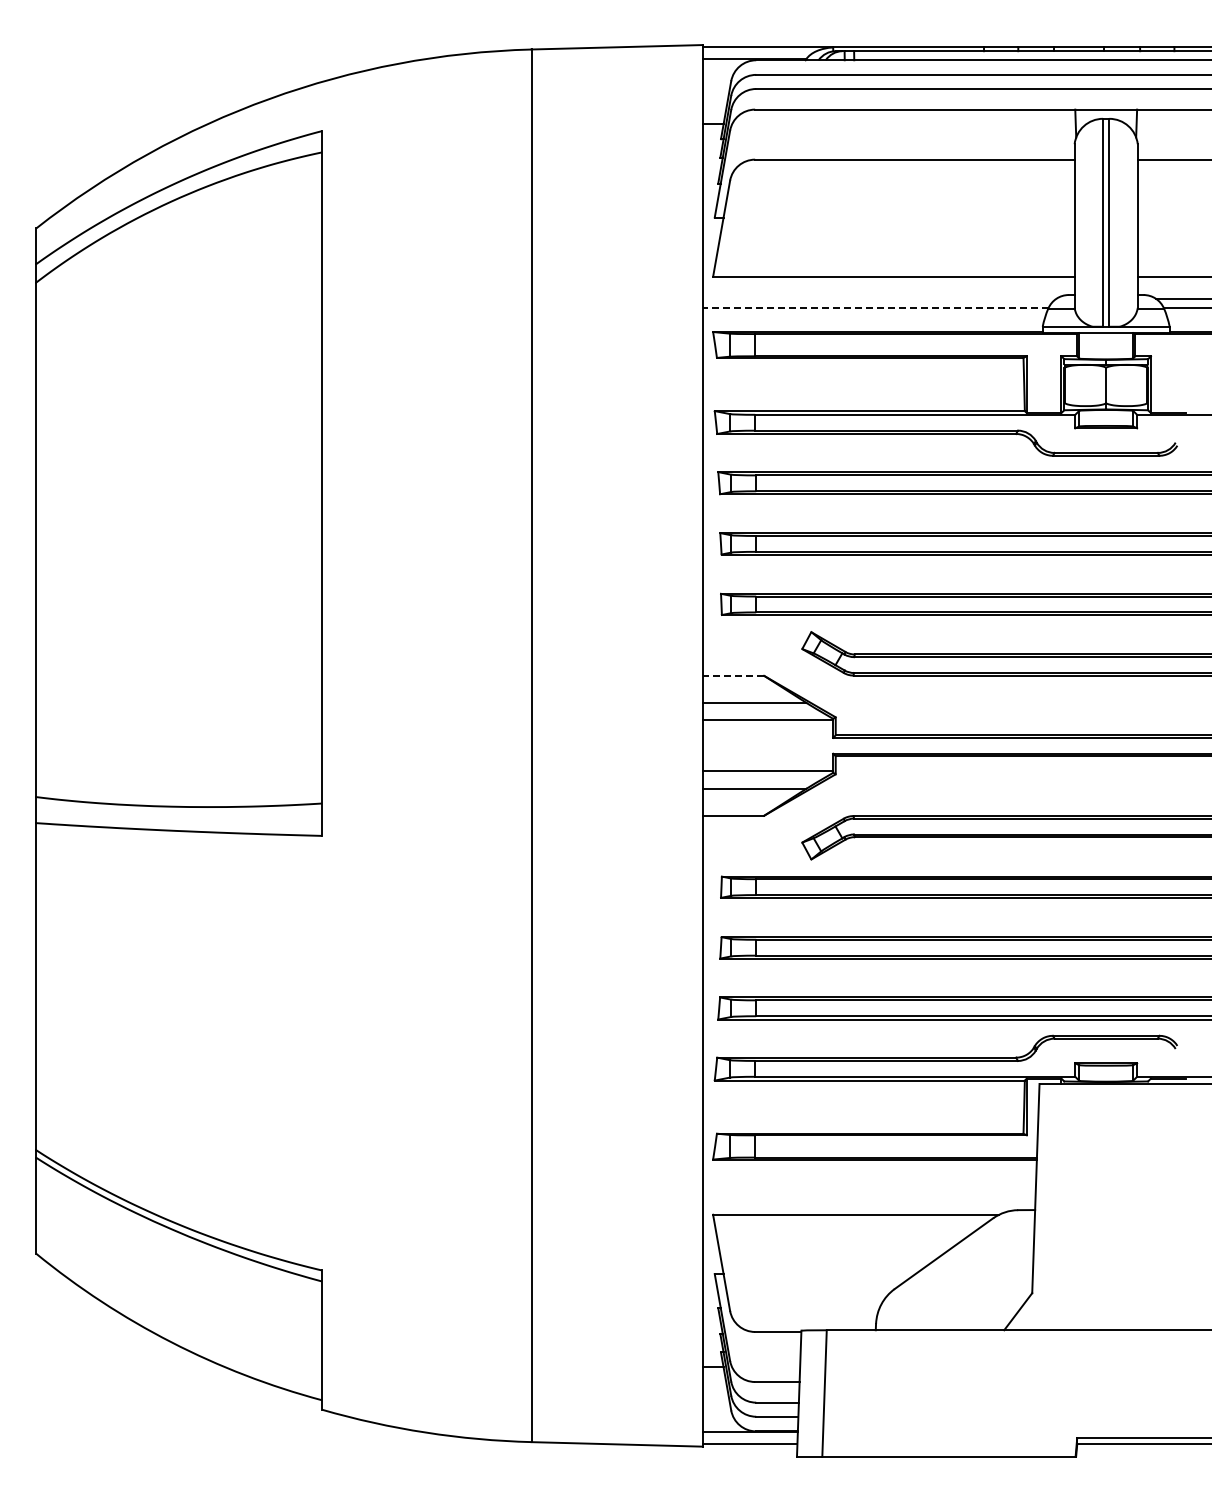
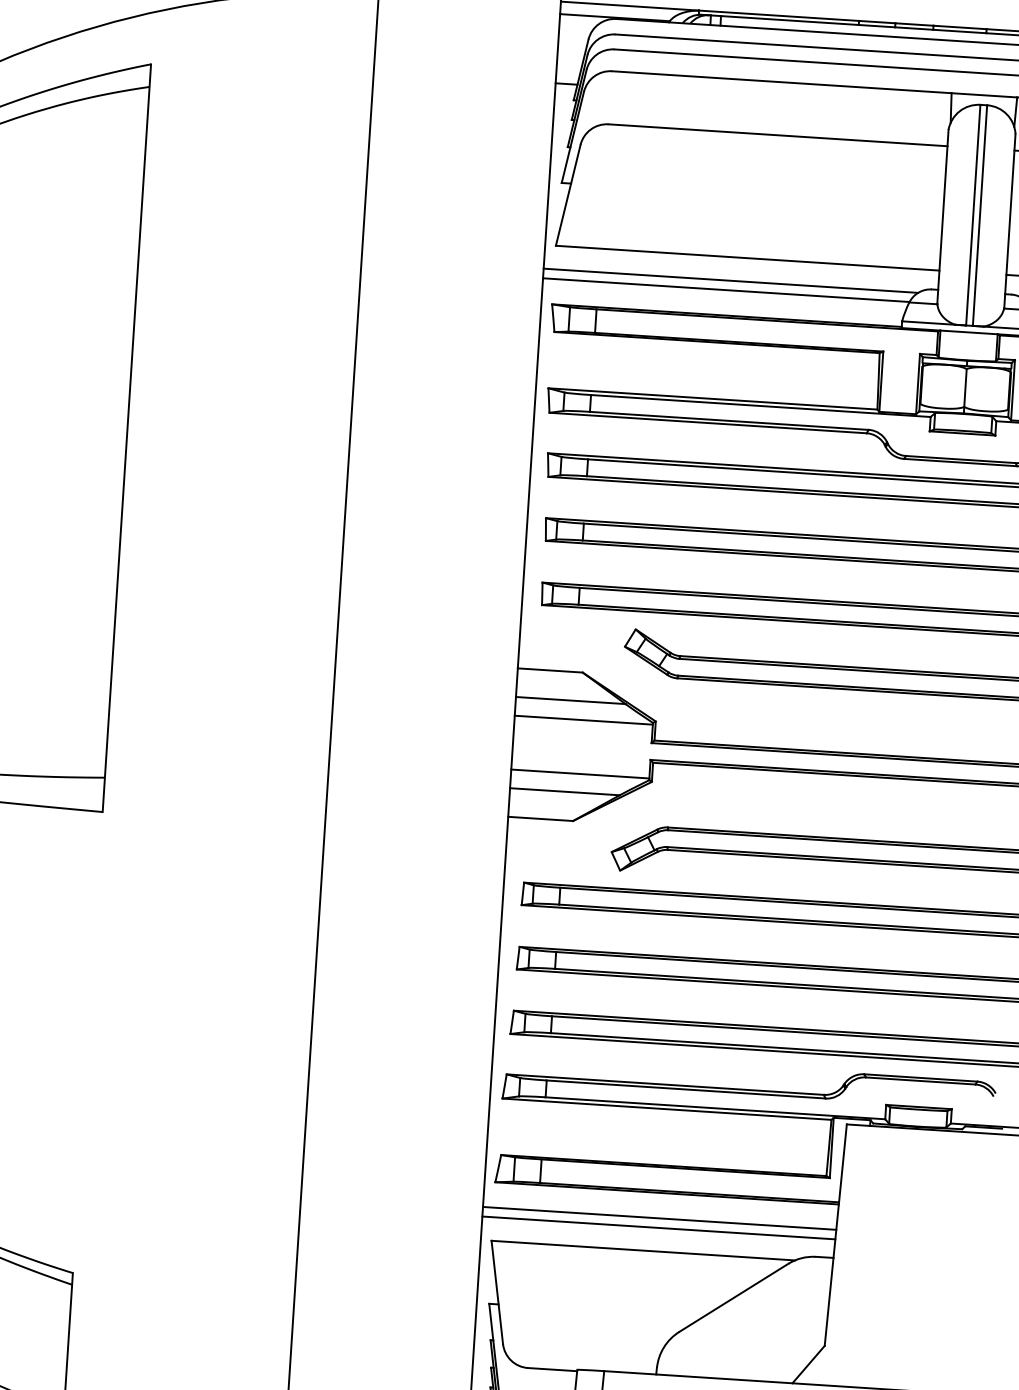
line: (879, 299) -> (730, 281), added
line: (875, 308) -> (726, 290), dashed -> solid
line: (733, 675) -> (550, 670), dashed -> solid
line: (869, 1183) -> (659, 1218), added
line: (869, 1192) -> (659, 1227), added

